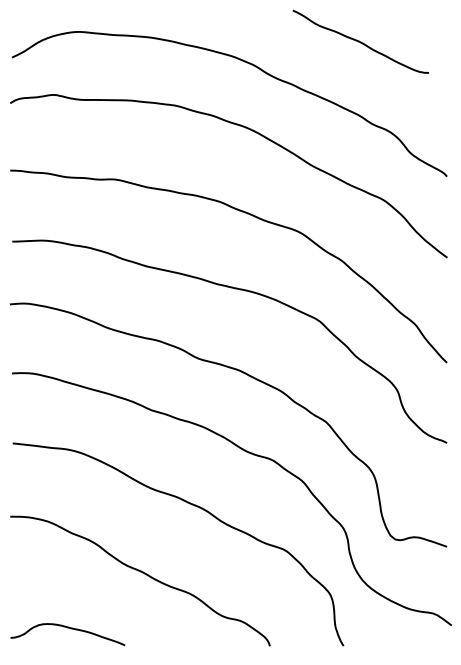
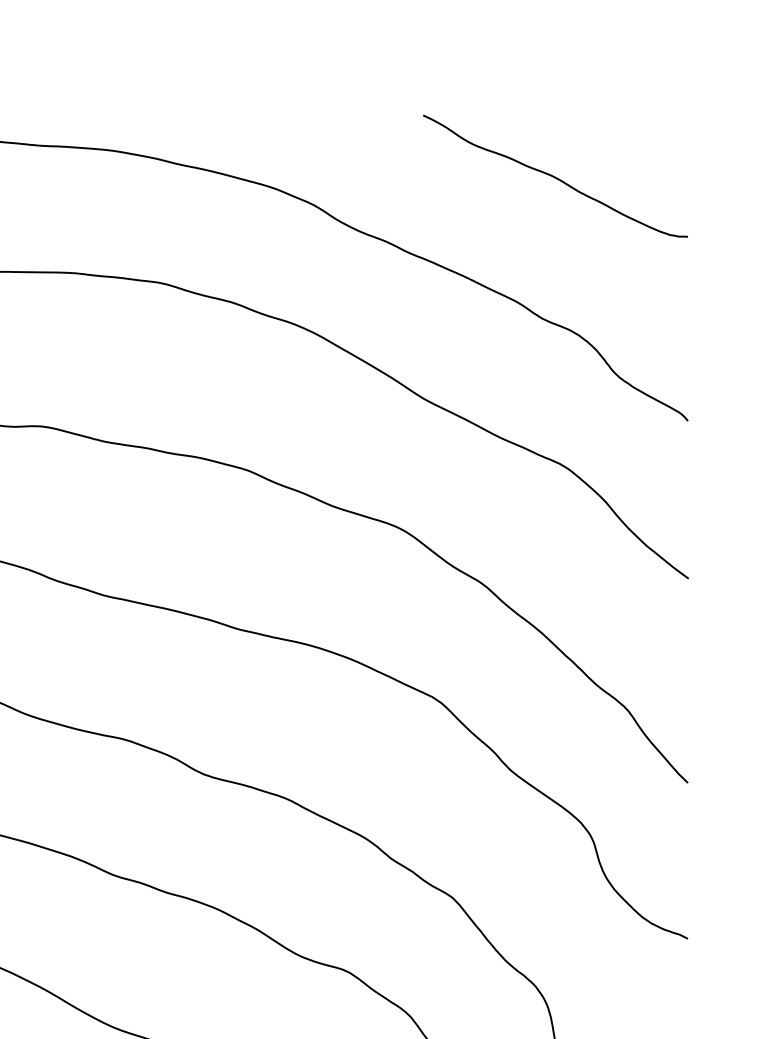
curve: (360, 41) -> (554, 175), moved

